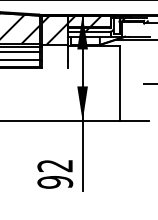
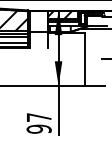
hatch: (55, 30) -> (39, 21), removed
text: (54, 165) -> (38, 117), 92 -> 97

